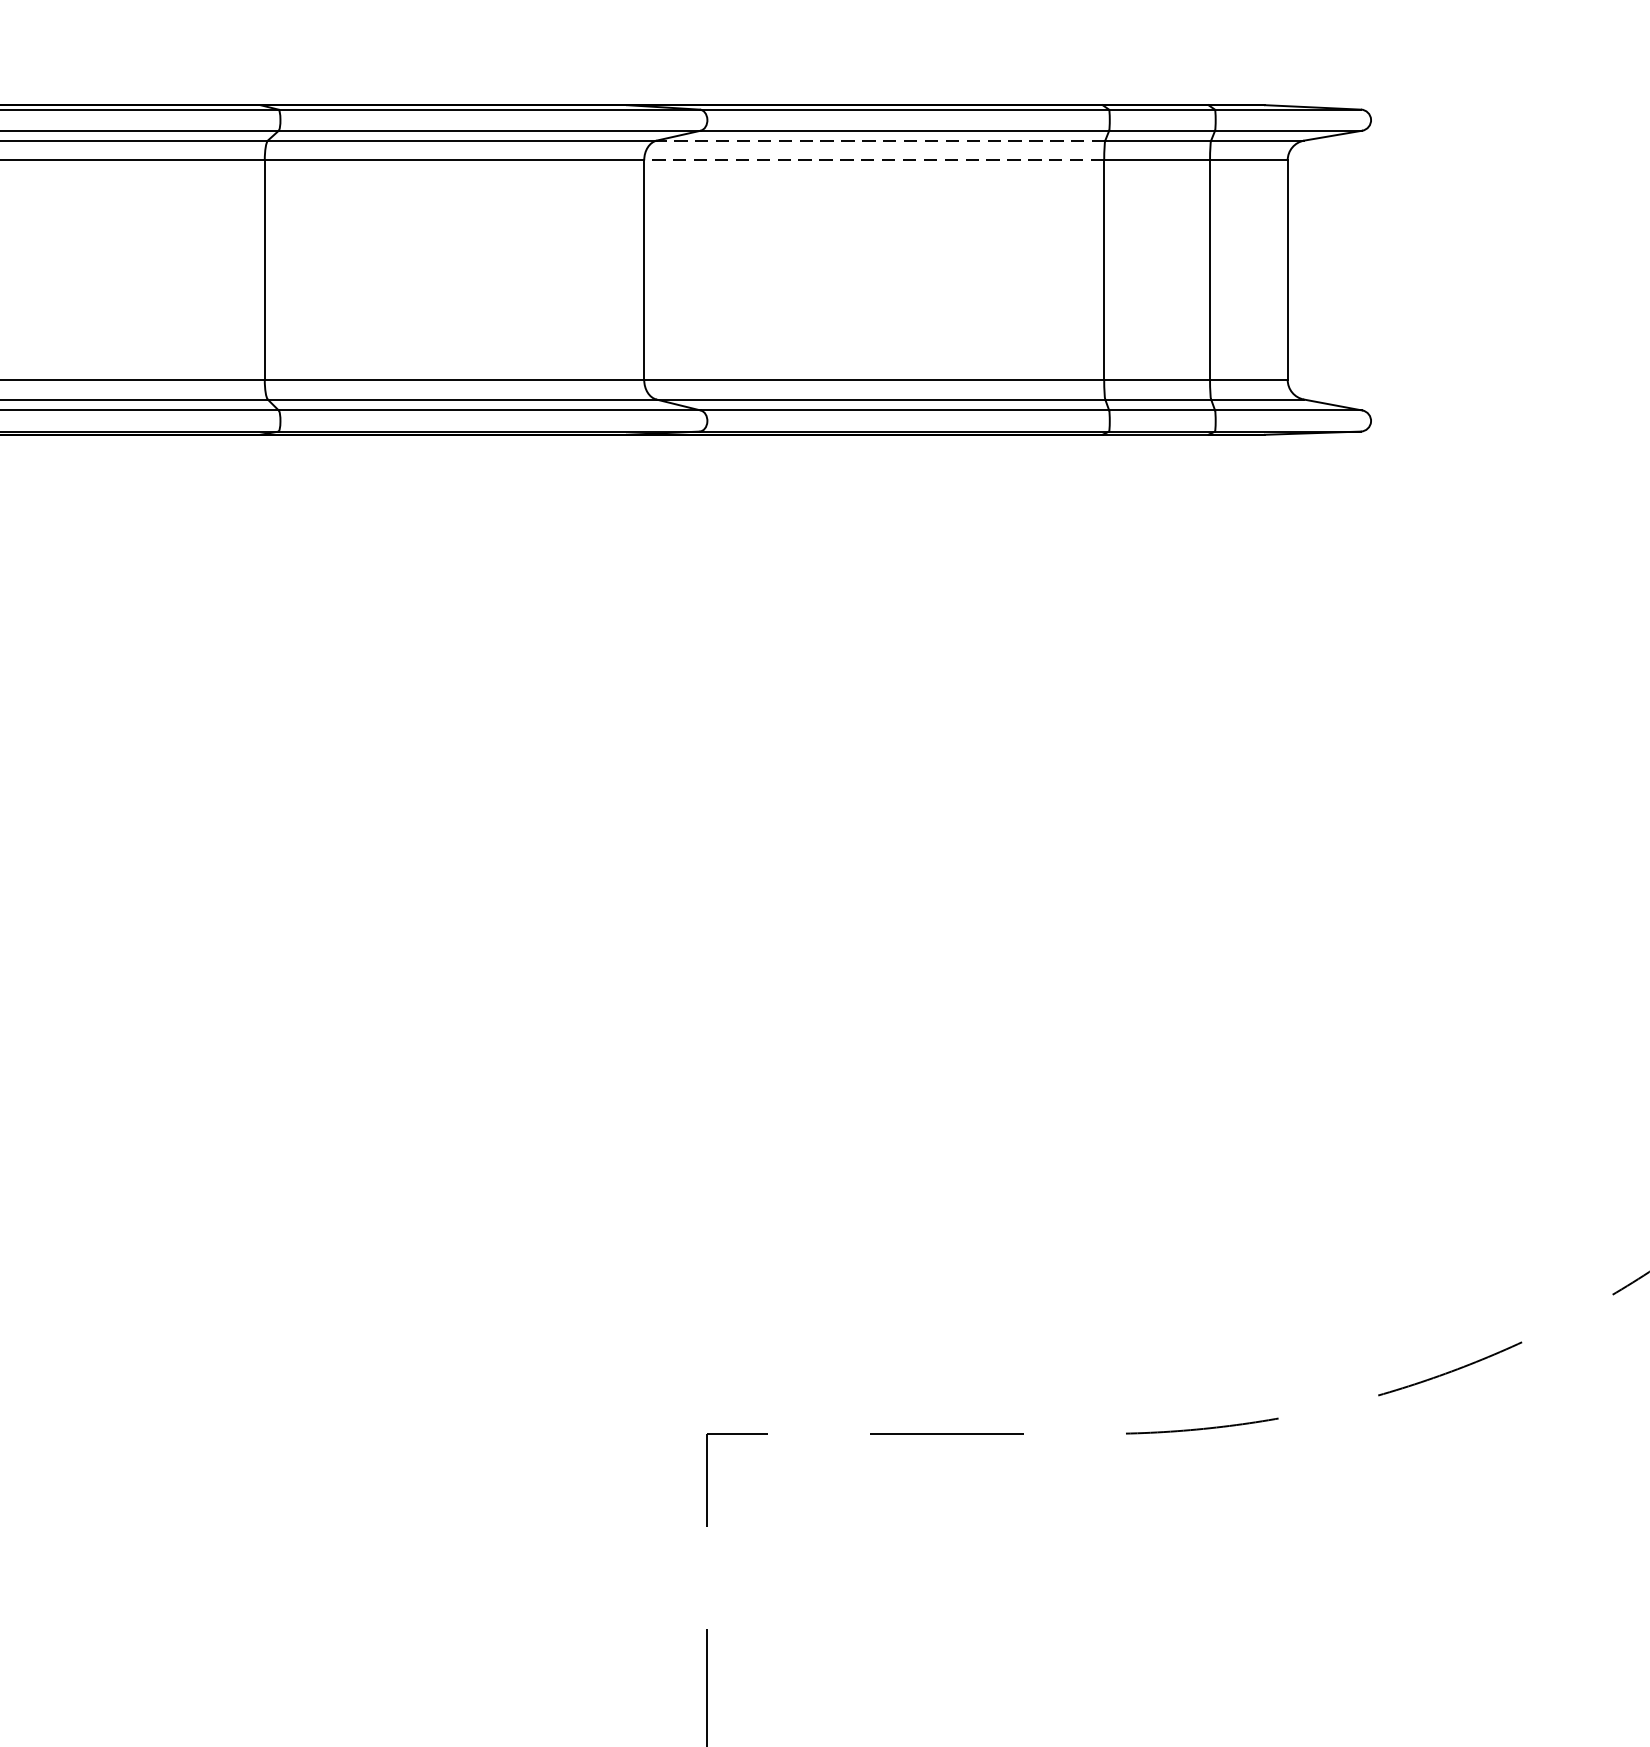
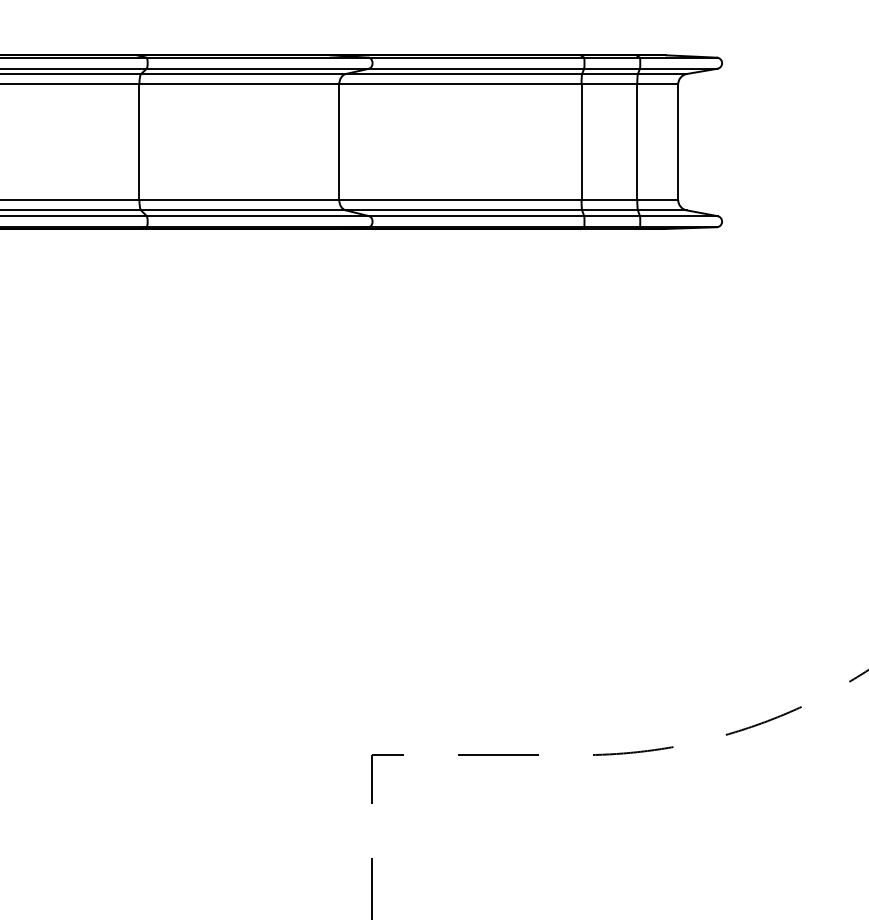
line: (880, 139) -> (463, 73), dashed -> solid
line: (872, 160) -> (459, 84), dashed -> solid

